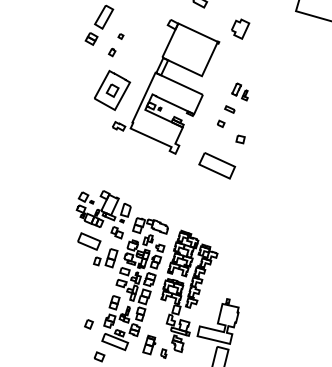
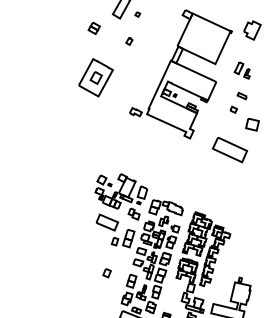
part: (240, 28) -> (252, 29), moved
part: (120, 36) -> (137, 14), moved
part: (91, 38) -> (94, 27), moved
part: (112, 89) -> (96, 76), moved
part: (239, 91) -> (241, 70), moved
part: (240, 139) -> (252, 124), size x1.6
part: (88, 324) -> (106, 273), moved

